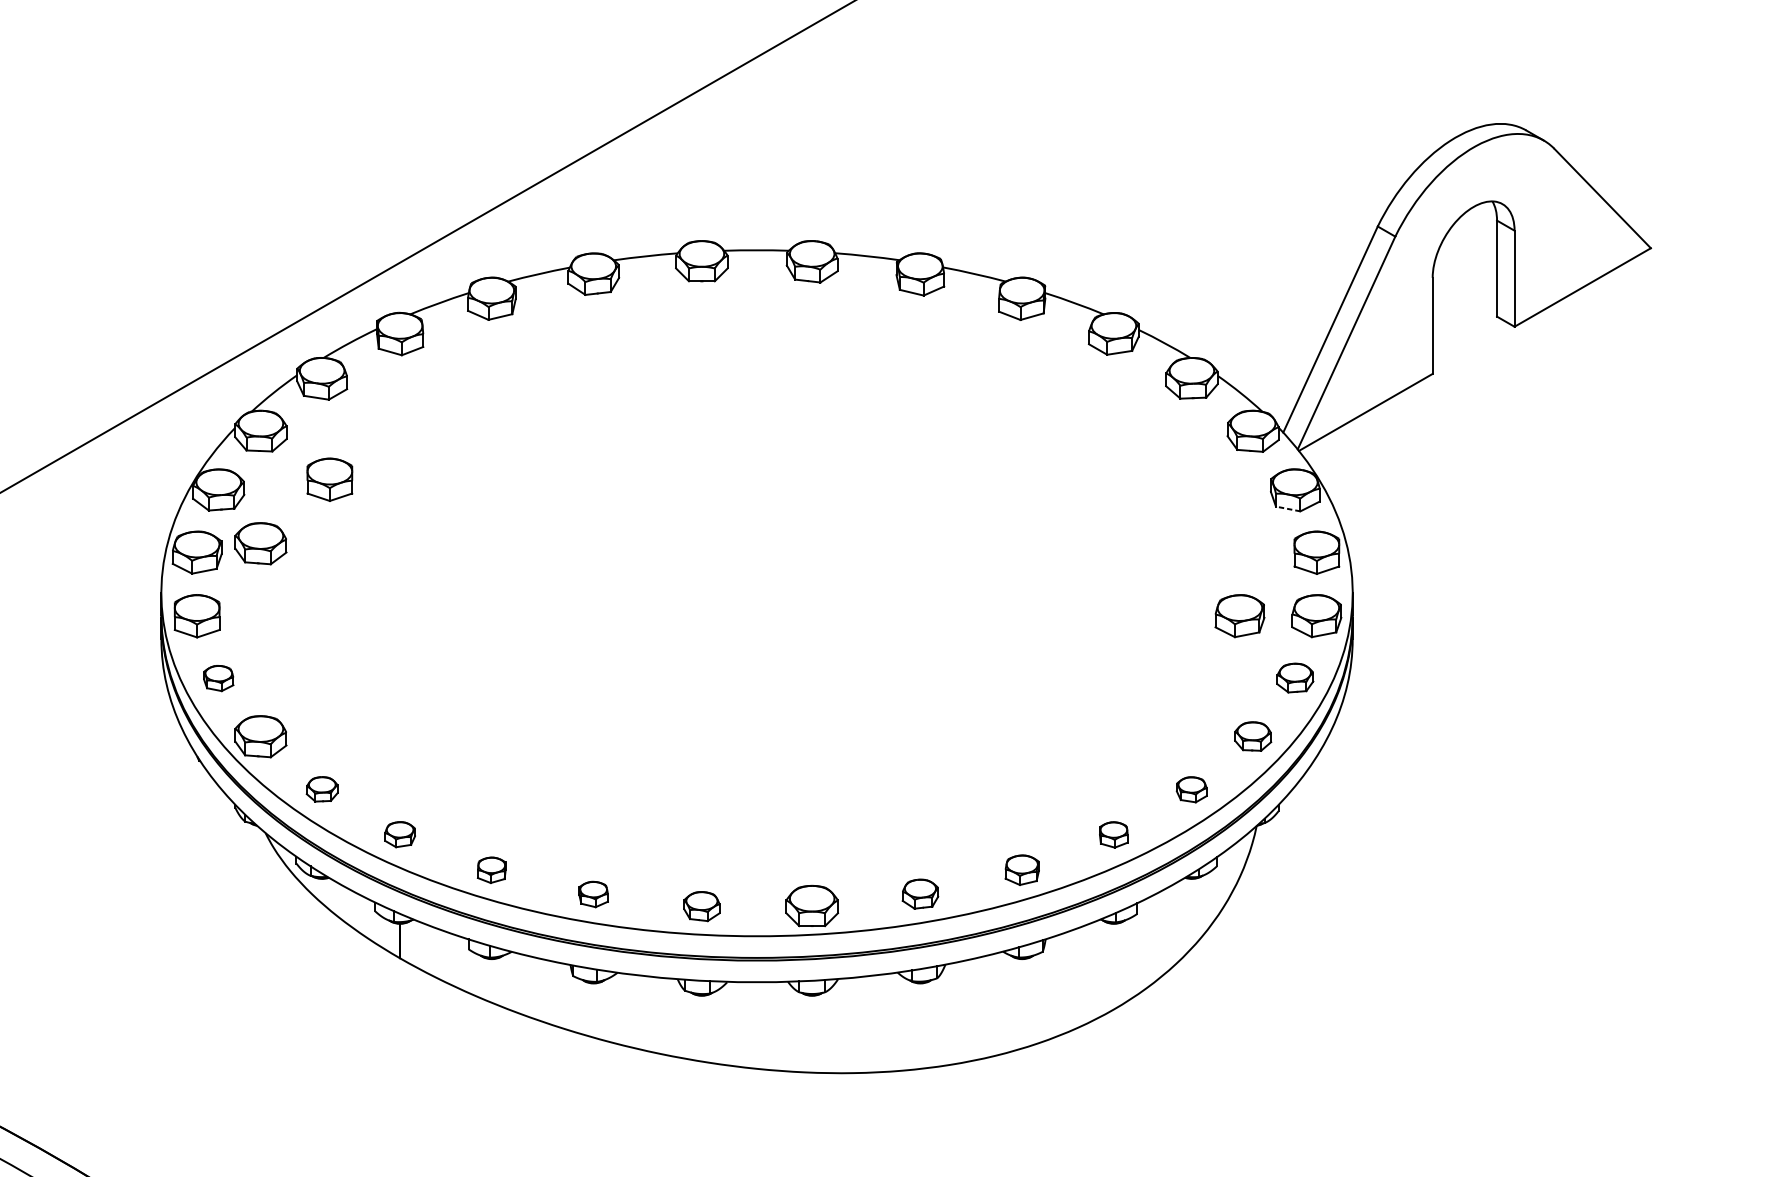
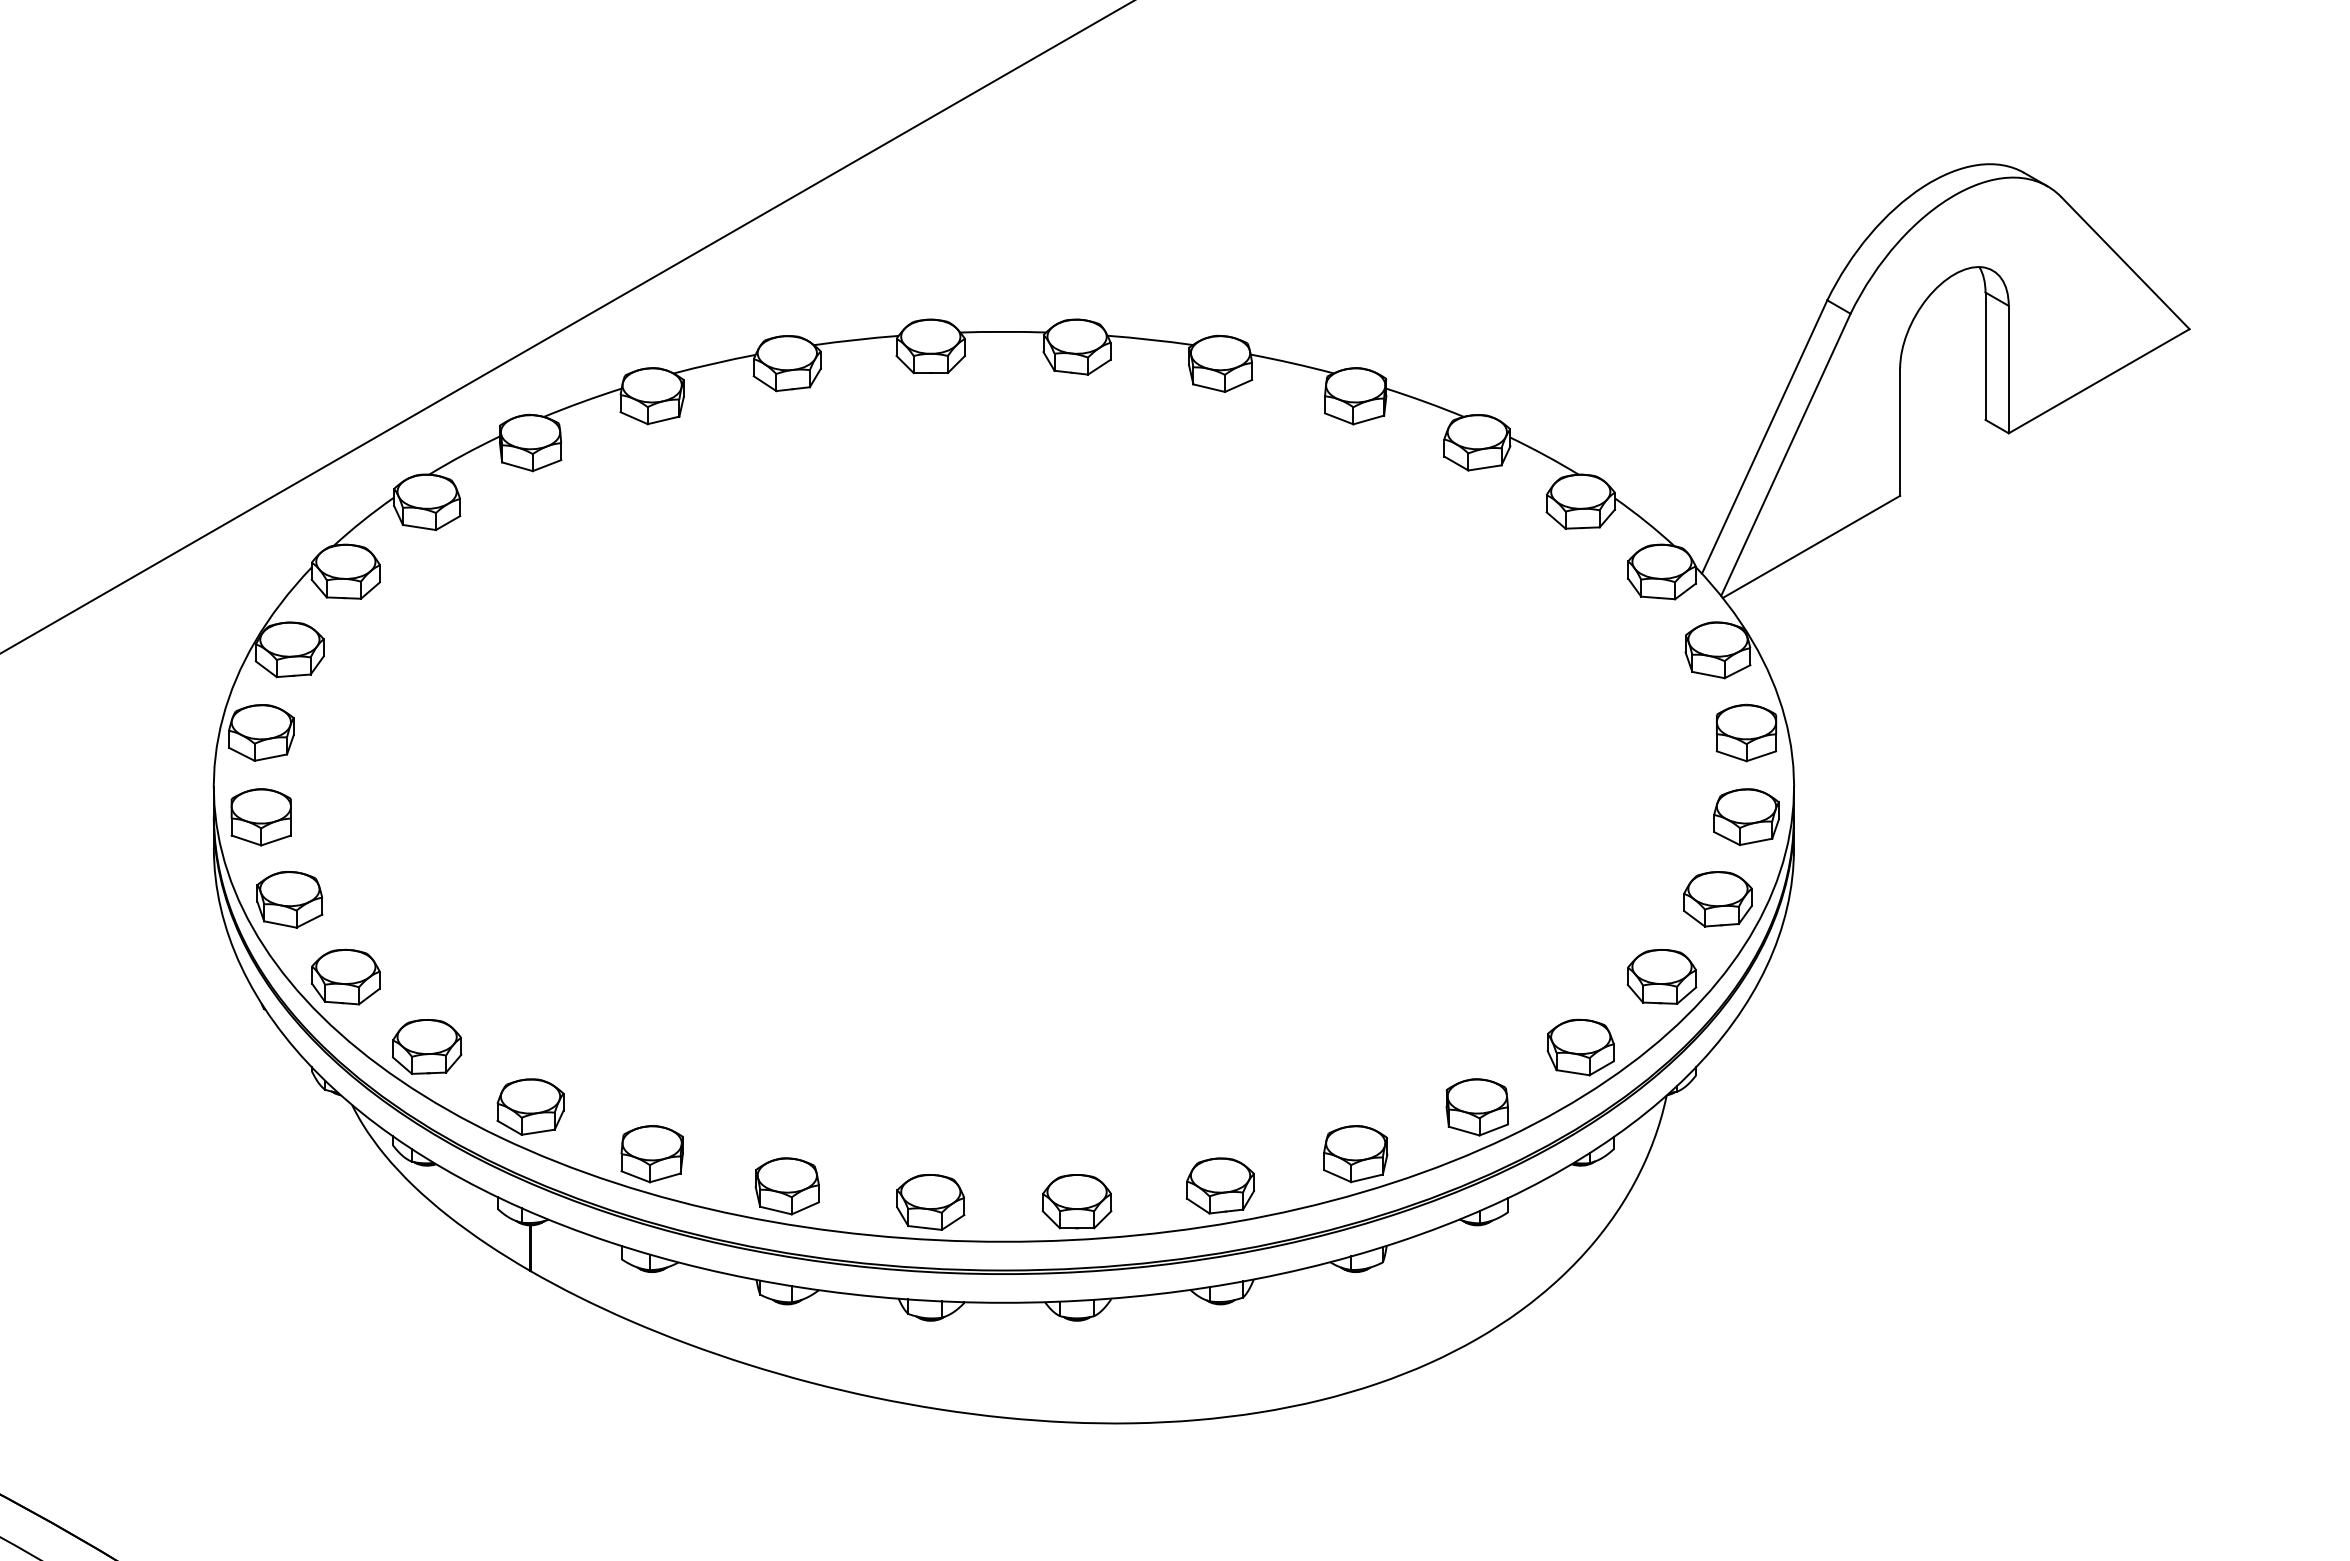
part: (329, 479) -> (436, 636), removed
line: (1288, 508) -> (1708, 674), dashed -> solid
part: (260, 543) -> (345, 720), removed
part: (1239, 615) -> (1644, 816), removed
part: (218, 678) -> (289, 899), size x1.67
part: (1294, 678) -> (1717, 899), size x1.43
part: (1252, 736) -> (1661, 976), size x1.43
part: (322, 789) -> (427, 1046), size x1.67
part: (1191, 789) -> (1580, 1047), size x1.67
part: (400, 834) -> (530, 1106), size x1.67
part: (1113, 835) -> (1476, 1107), size x1.67
part: (491, 870) -> (651, 1154), size x1.67
part: (1022, 870) -> (1355, 1154), size x1.43
part: (920, 893) -> (1220, 1185), size x1.43
part: (593, 894) -> (786, 1186), size x1.67
part: (701, 906) -> (930, 1202), size x1.43

